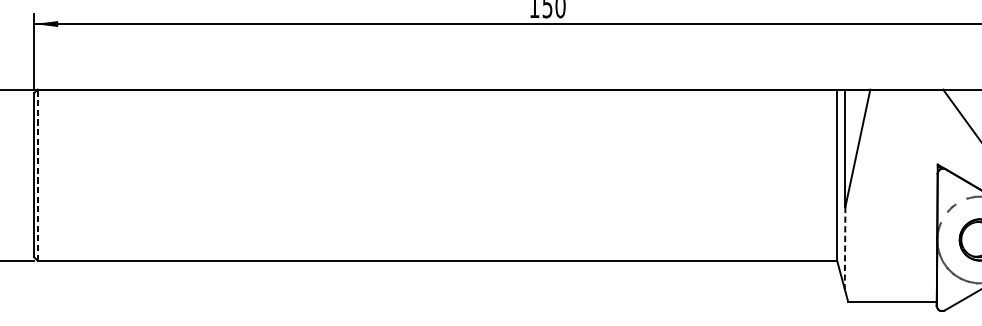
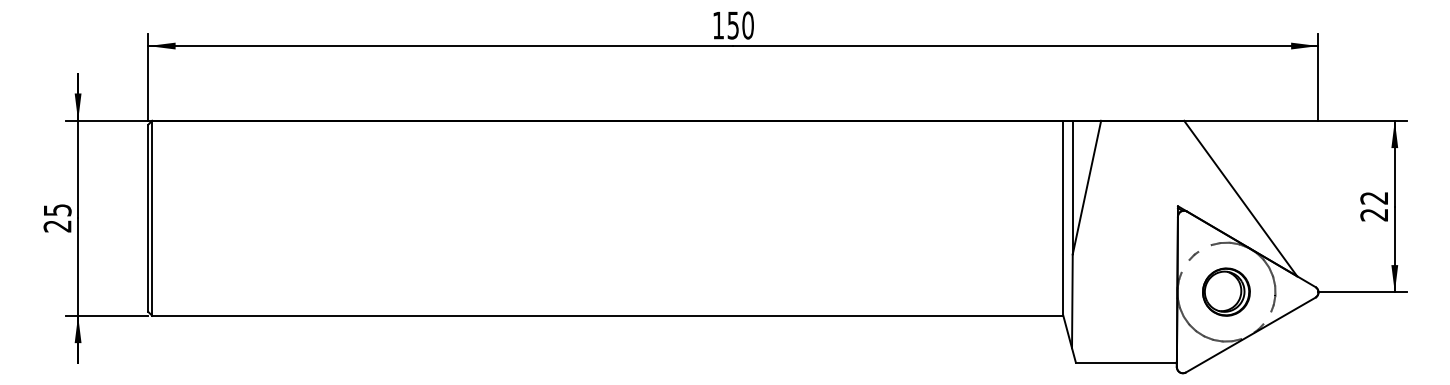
line: (37, 175) -> (152, 218), dashed -> solid
line: (845, 248) -> (1072, 301), dashed -> solid

